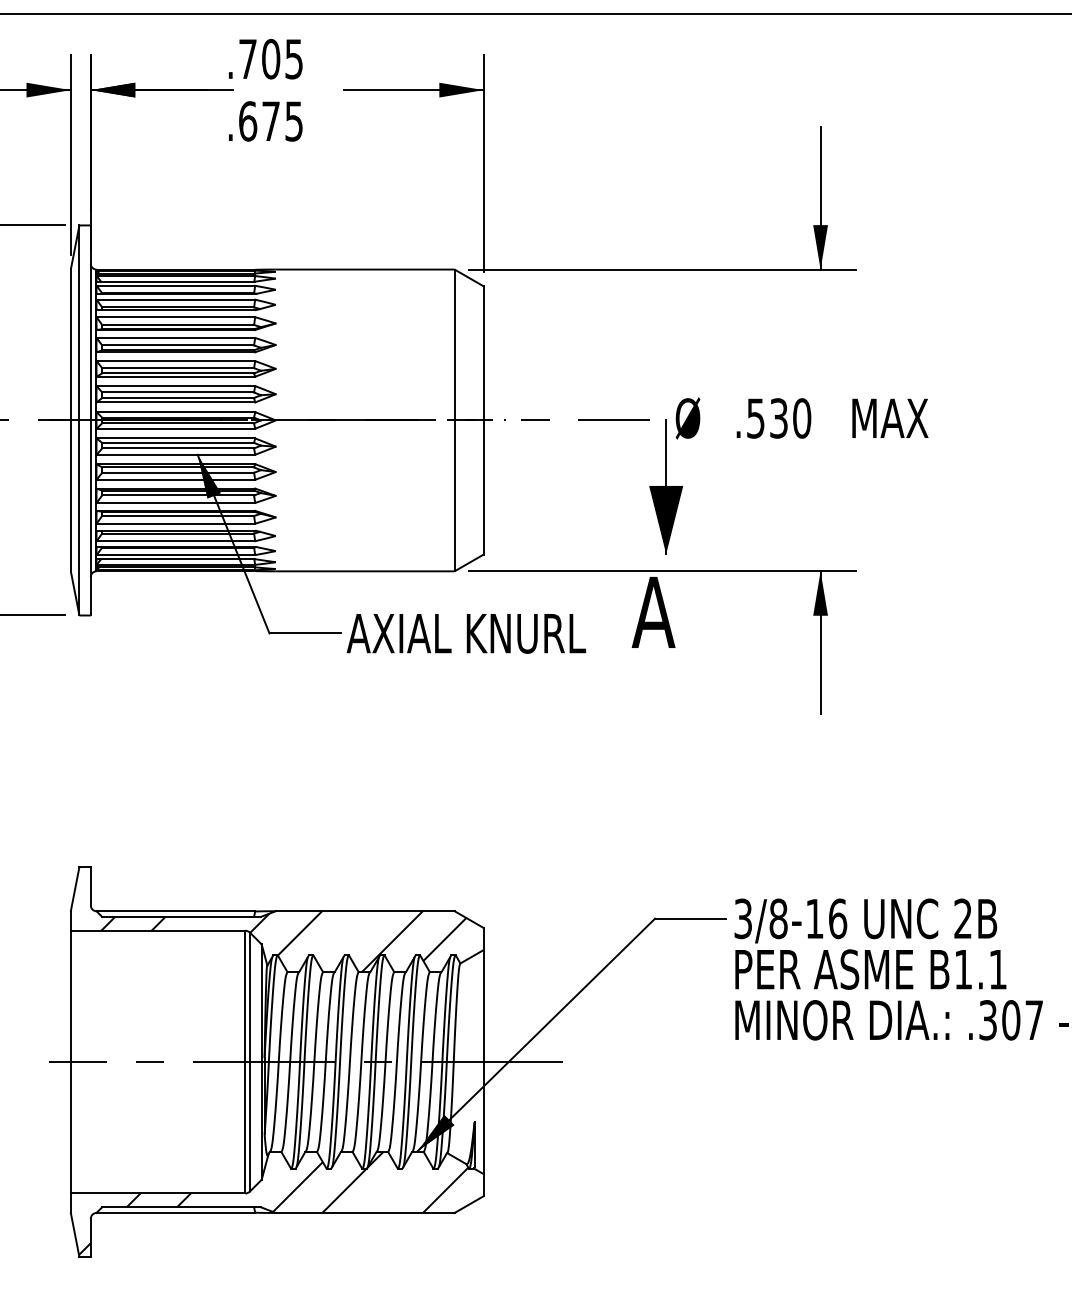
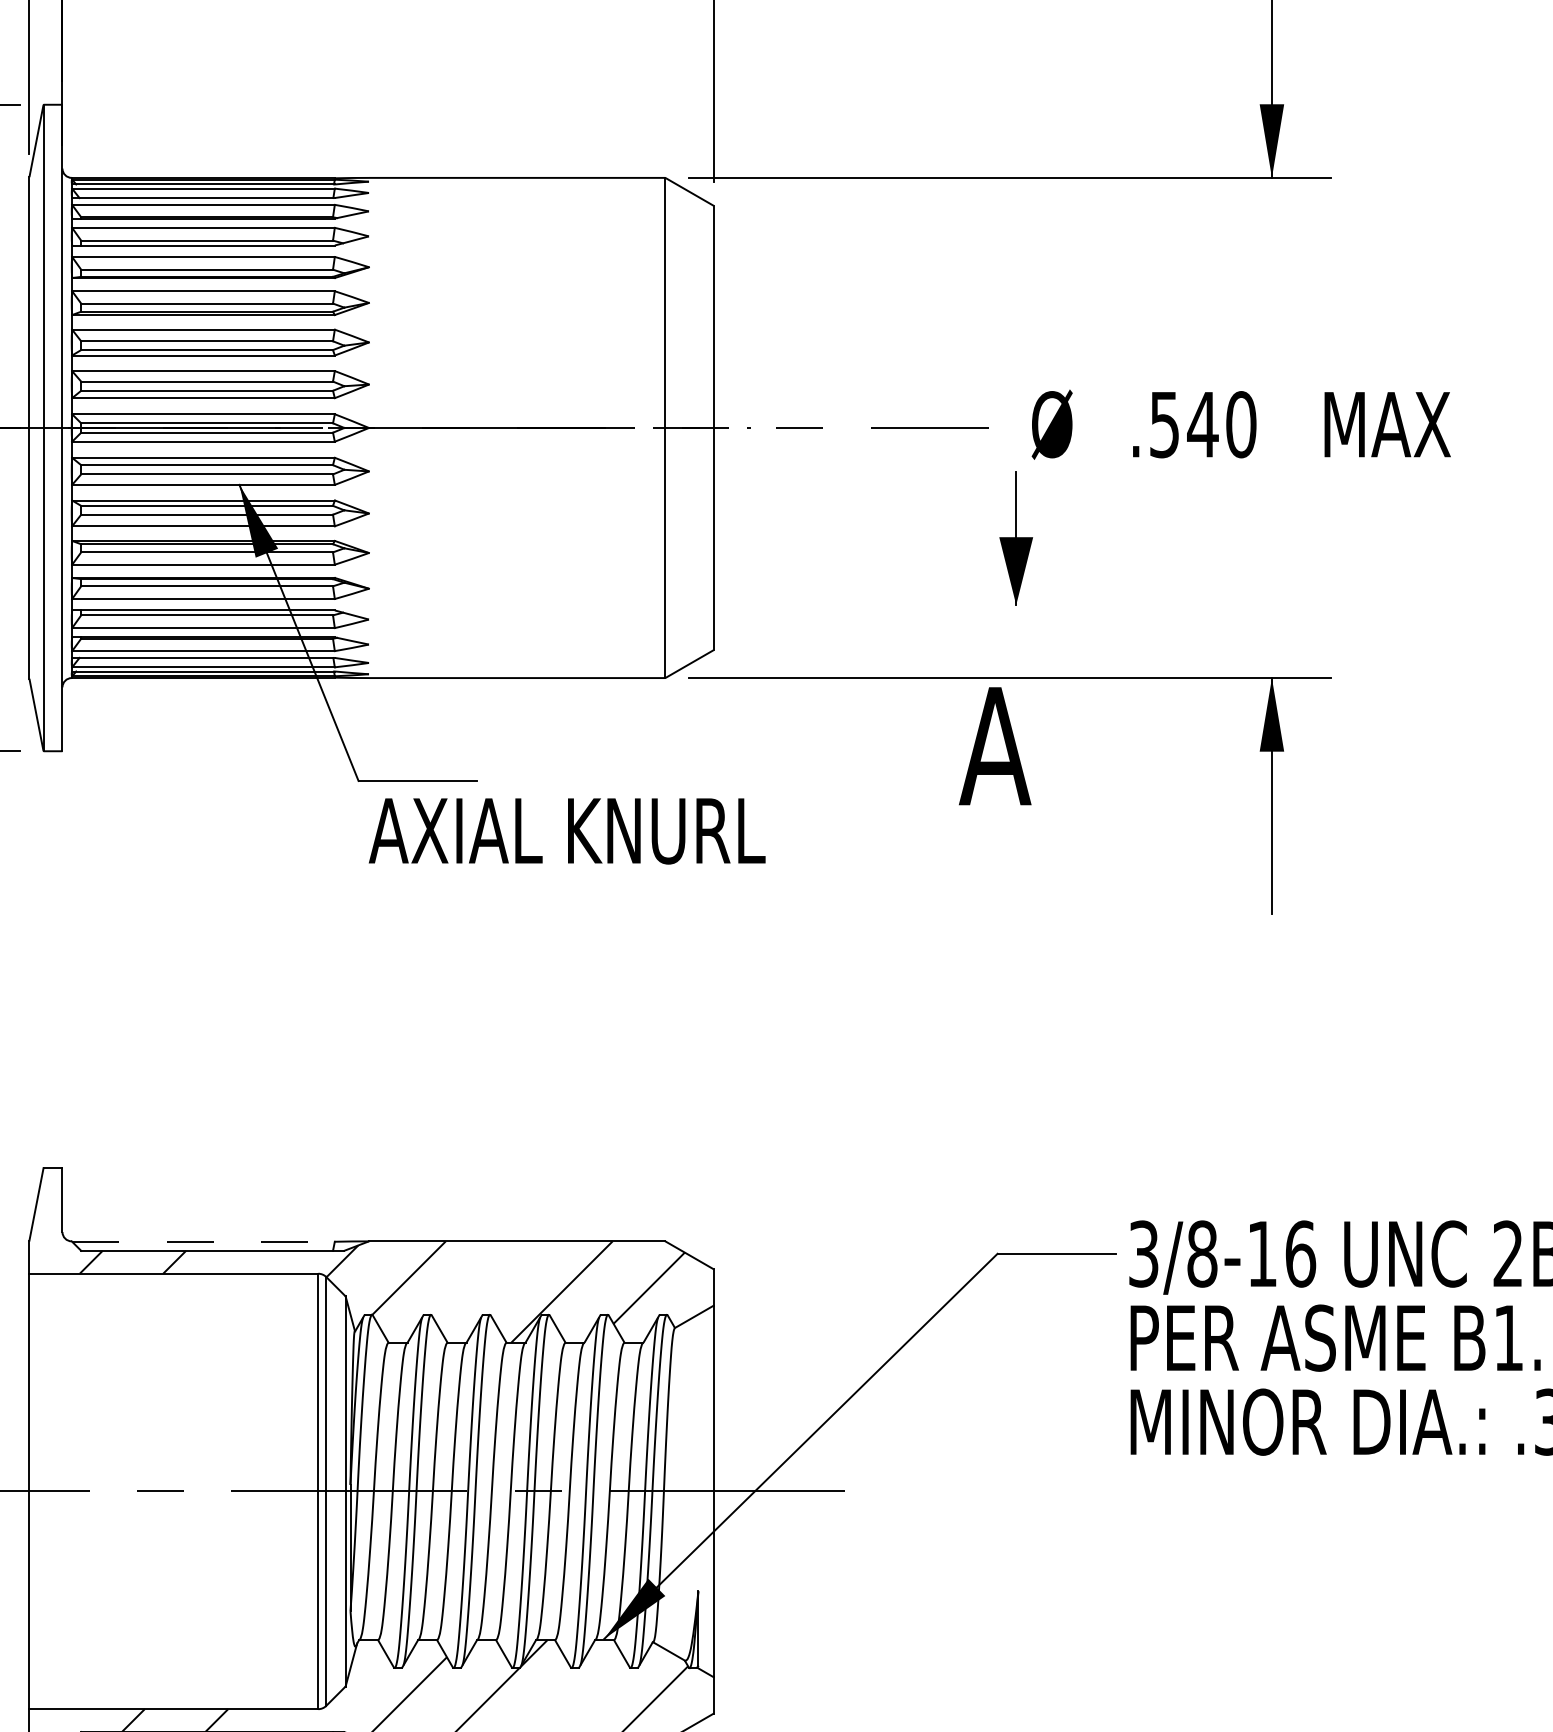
text: (778, 418) -> (1202, 424), .530 -> .540
part: (666, 486) -> (1016, 537), size x0.6
text: (466, 633) -> (567, 830), moved
line: (176, 911) -> (204, 1241), solid -> dashed

